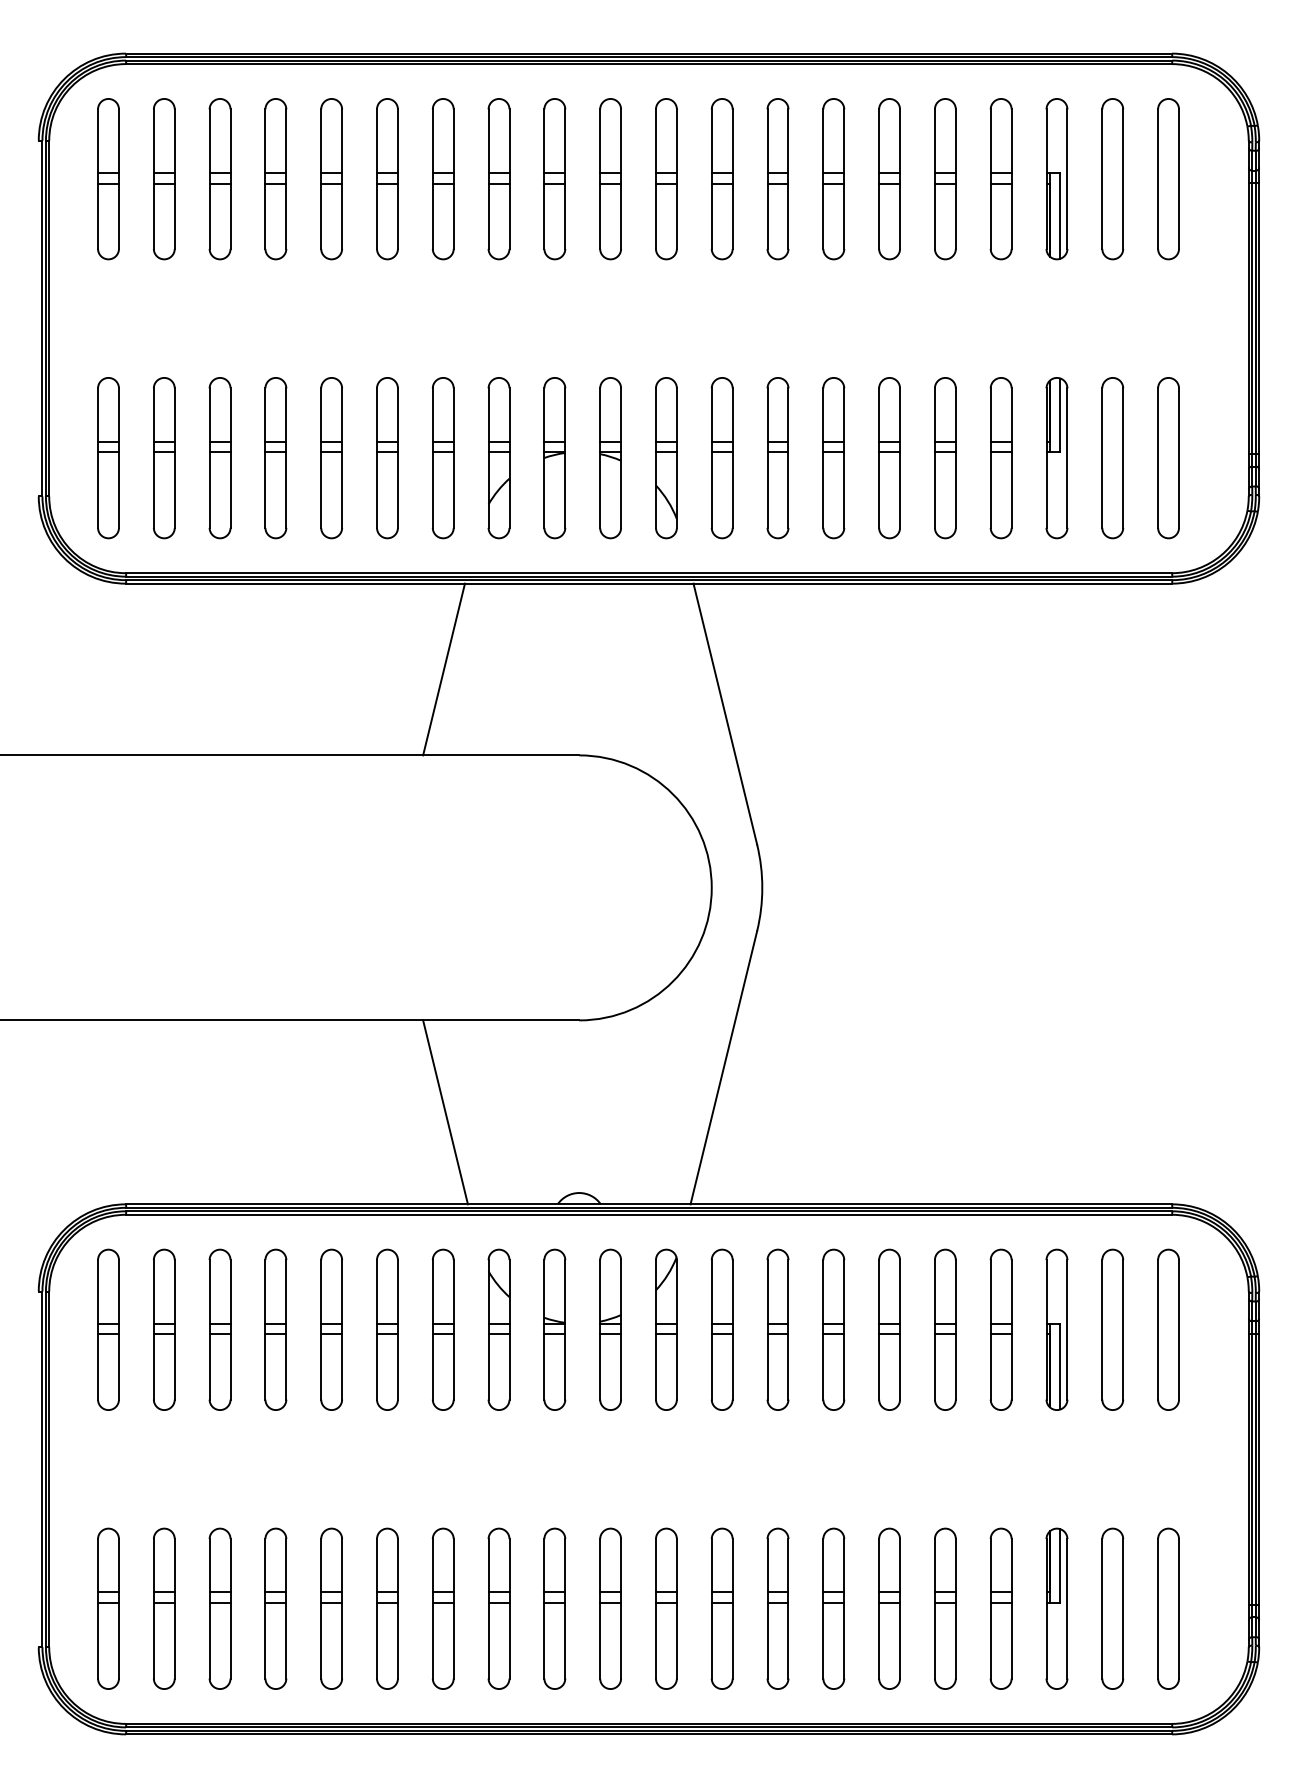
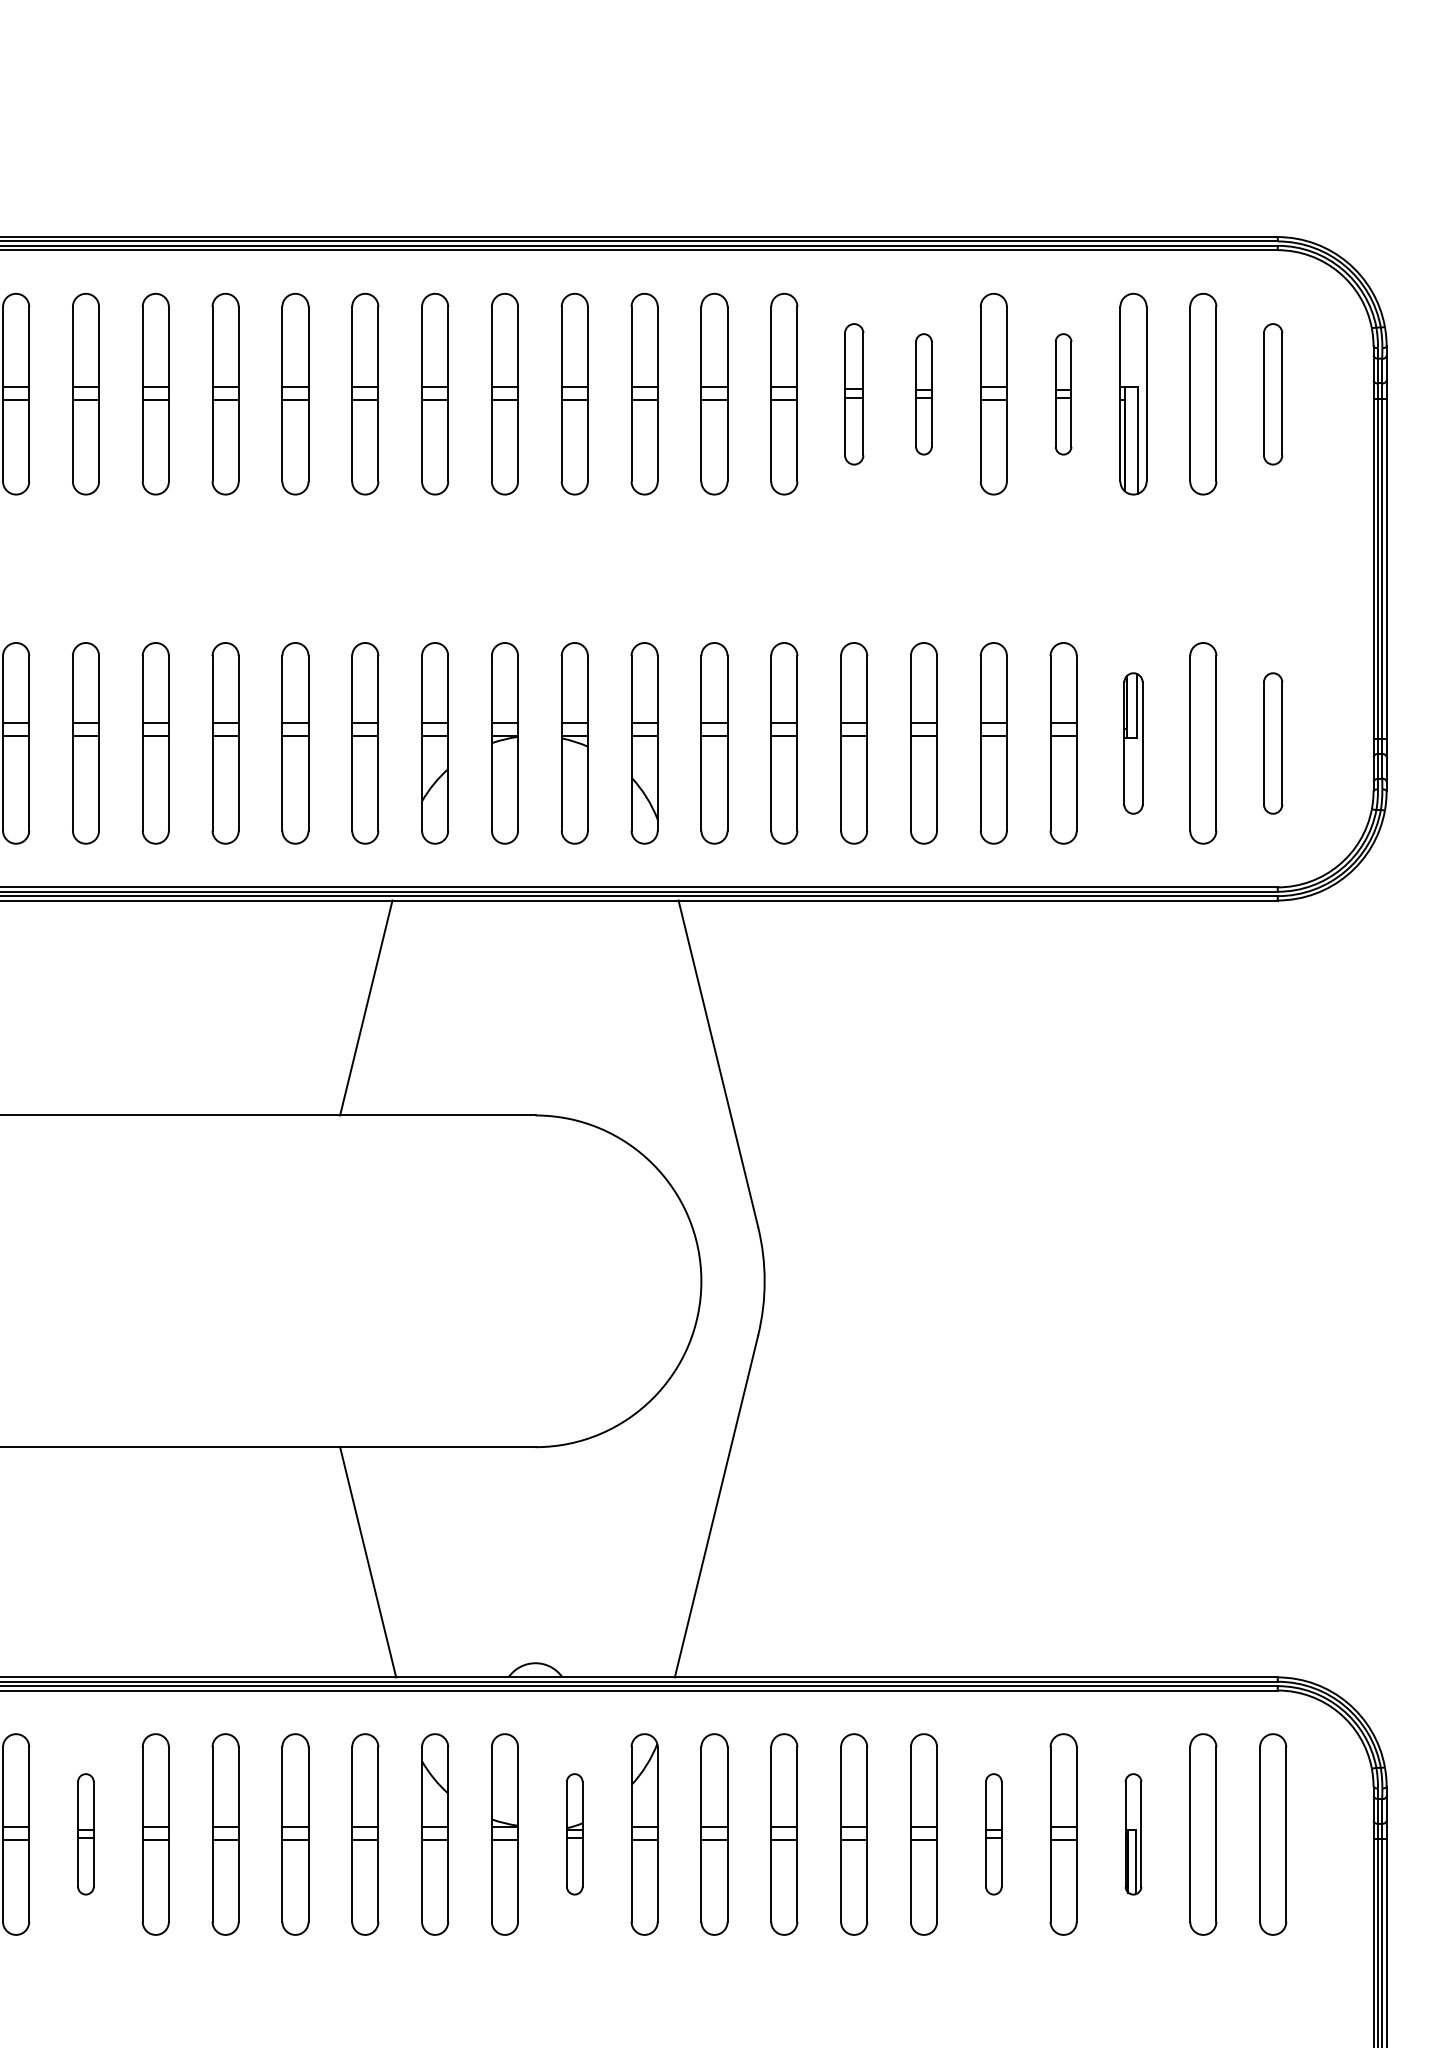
part: (833, 179) -> (853, 394), size x0.7
part: (889, 179) -> (923, 394), size x0.6
part: (1000, 179) -> (1062, 394), size x0.6
part: (1168, 179) -> (1273, 394), size x0.7
part: (1056, 458) -> (1132, 743), size x0.7
part: (1168, 458) -> (1273, 743), size x0.7
part: (219, 1329) -> (85, 1834), size x0.6
part: (610, 1329) -> (574, 1834), size x0.6
part: (945, 1329) -> (993, 1834), size x0.6
part: (1056, 1329) -> (1132, 1834), size x0.6

